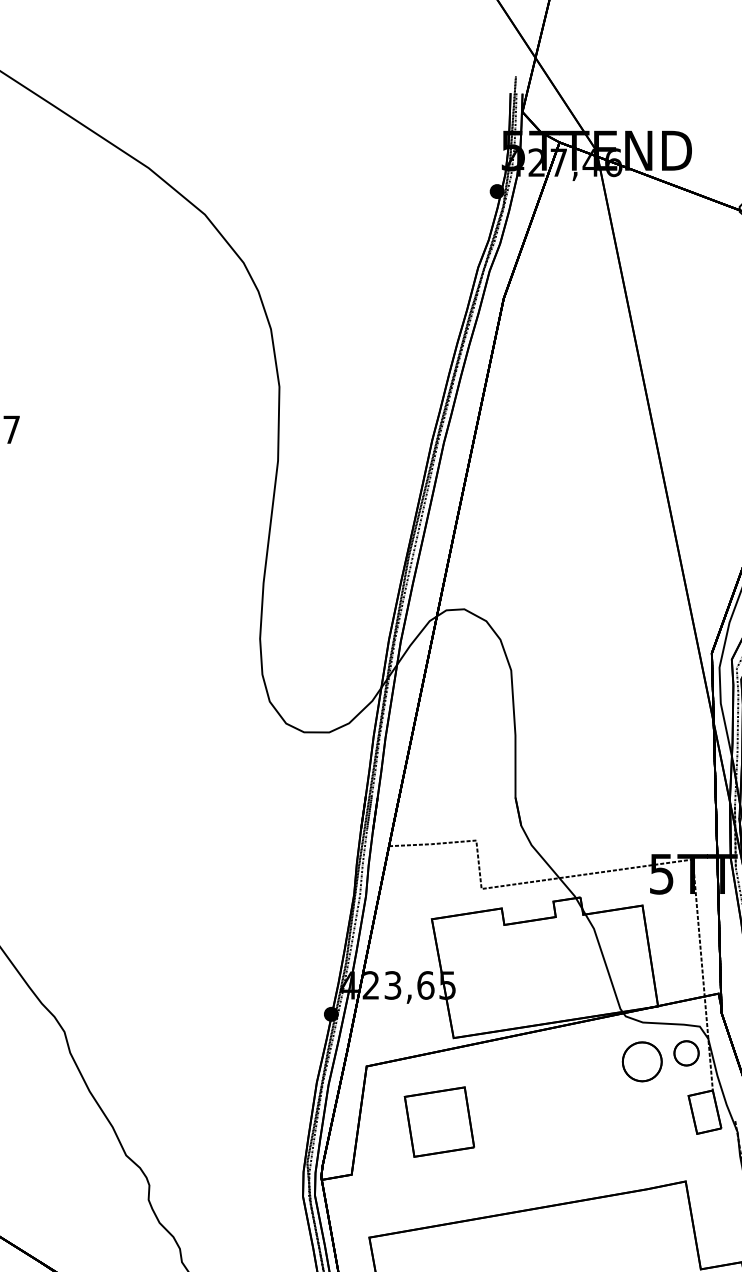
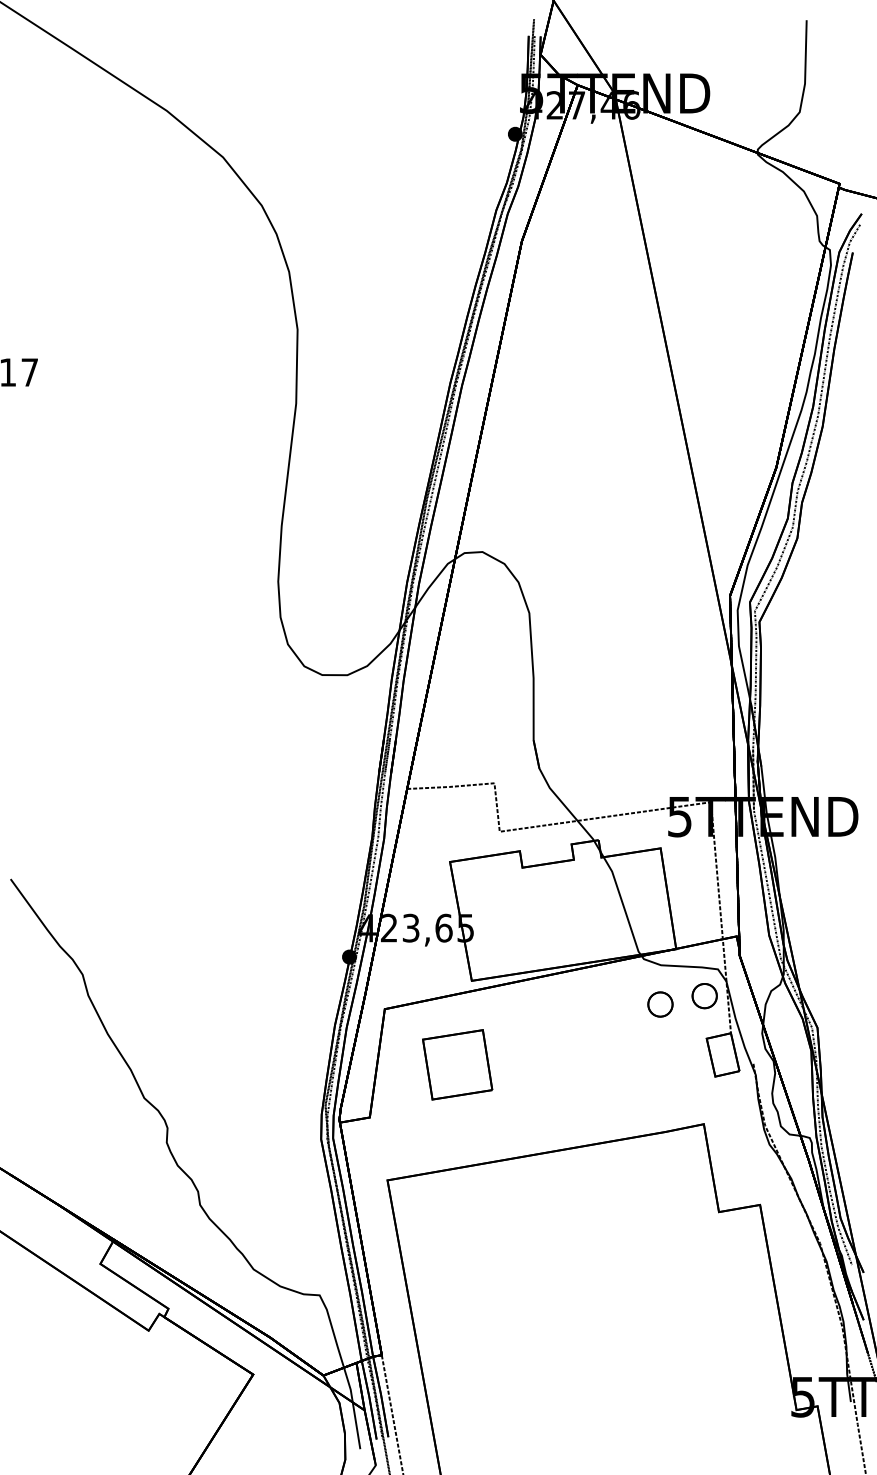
part: (642, 1061) -> (660, 1004), size x0.62

